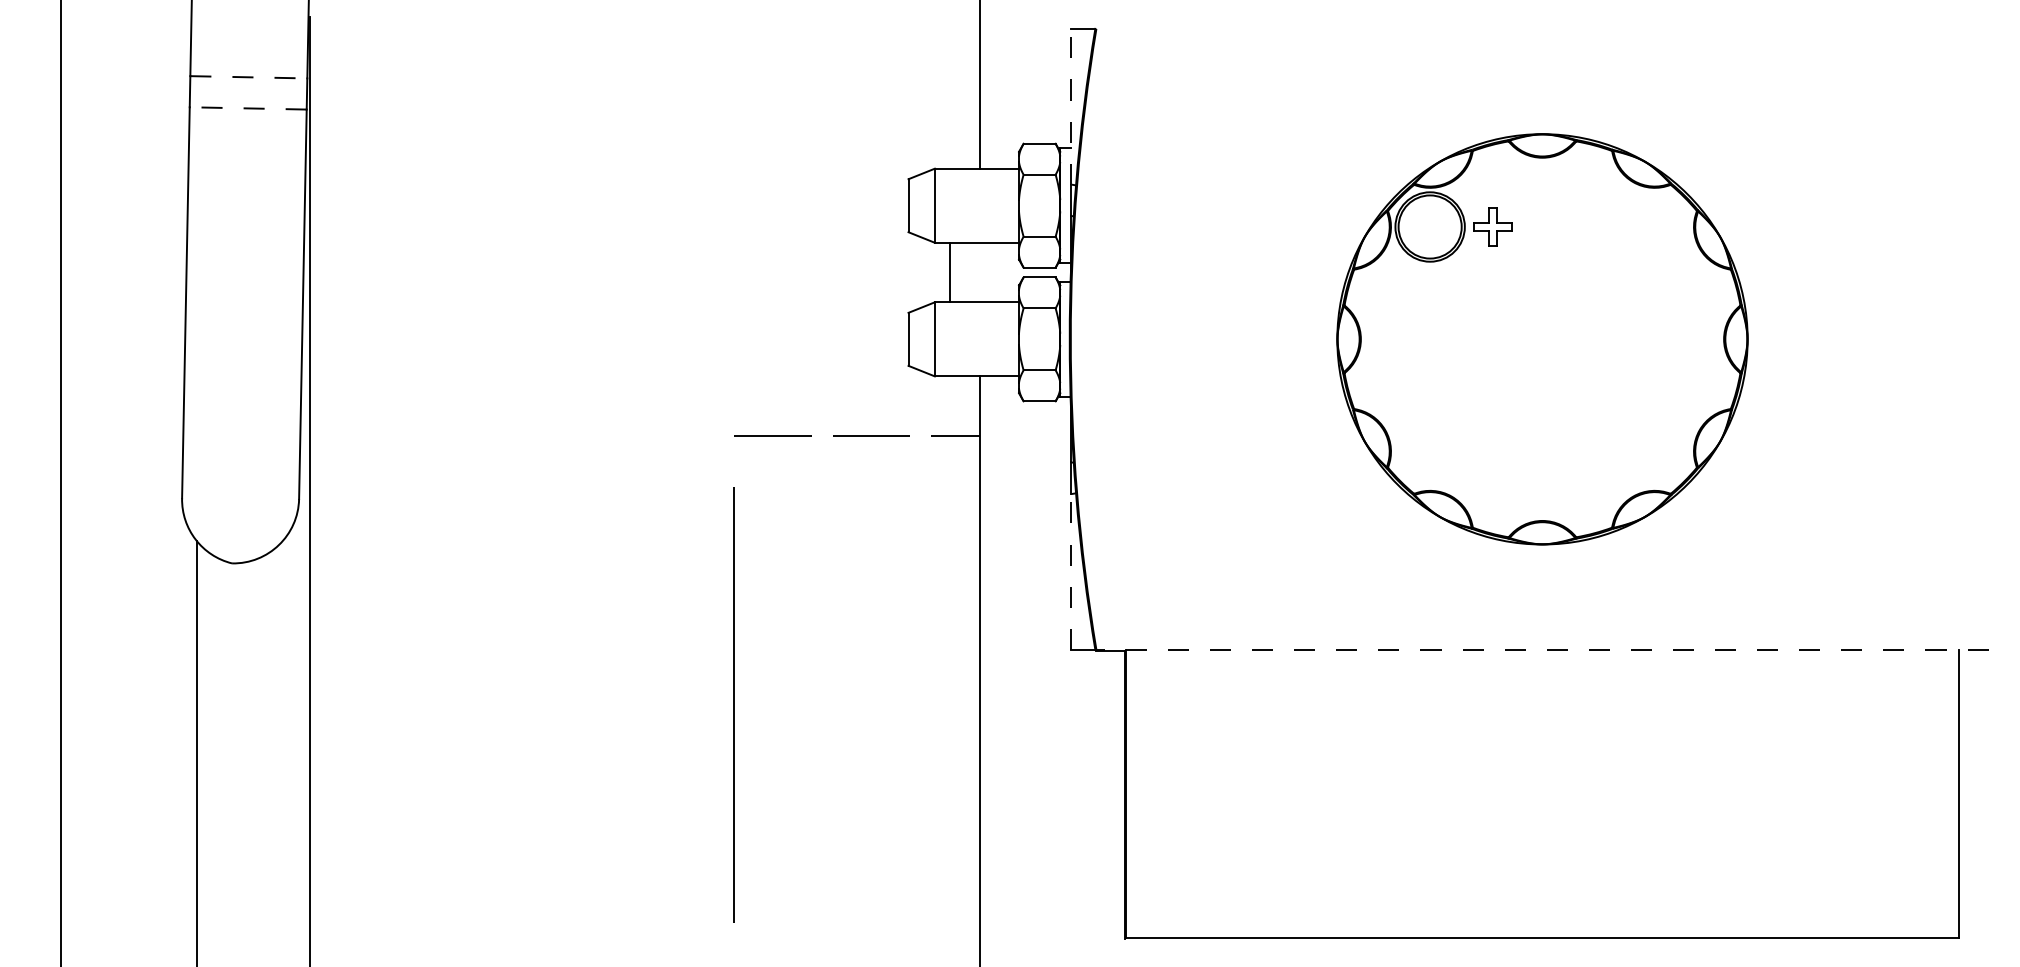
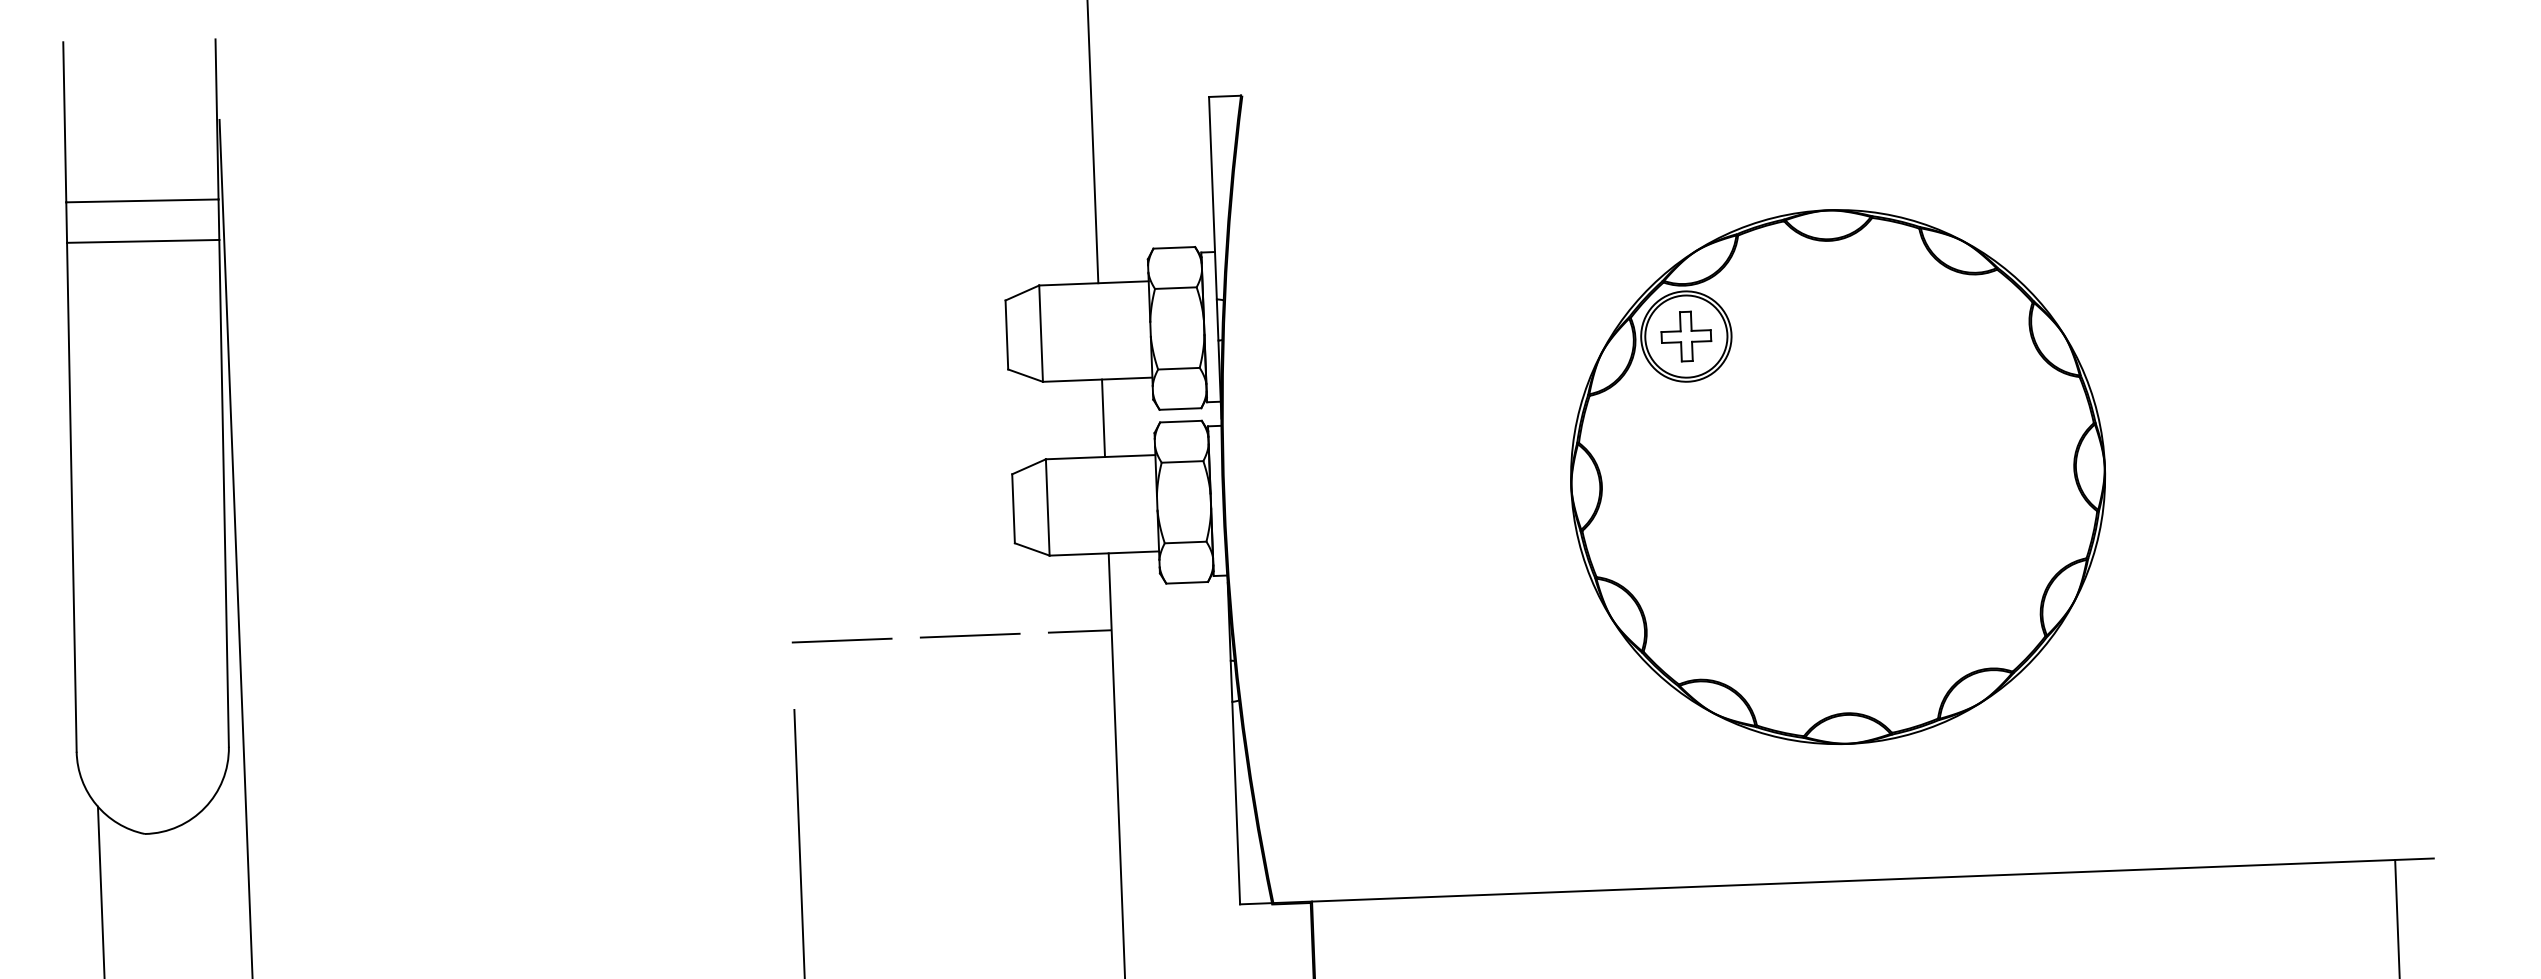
line: (249, 77) -> (143, 201), dashed -> solid
line: (1070, 106) -> (1212, 197), dashed -> solid
line: (247, 108) -> (142, 241), dashed -> solid
part: (1492, 226) -> (1685, 335), moved
line: (950, 272) -> (1103, 418), moved
line: (1070, 571) -> (1235, 802), dashed -> solid
line: (1541, 649) -> (1852, 880), dashed -> solid

